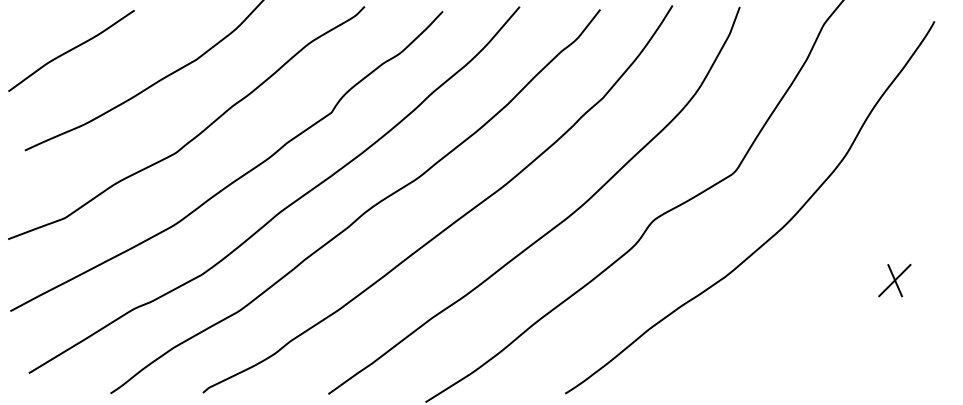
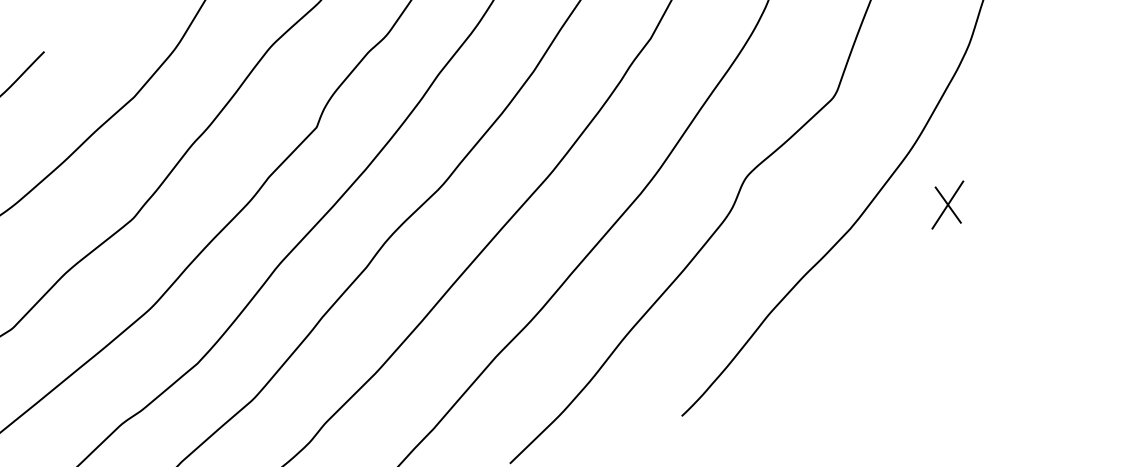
part: (894, 280) -> (947, 205), moved

